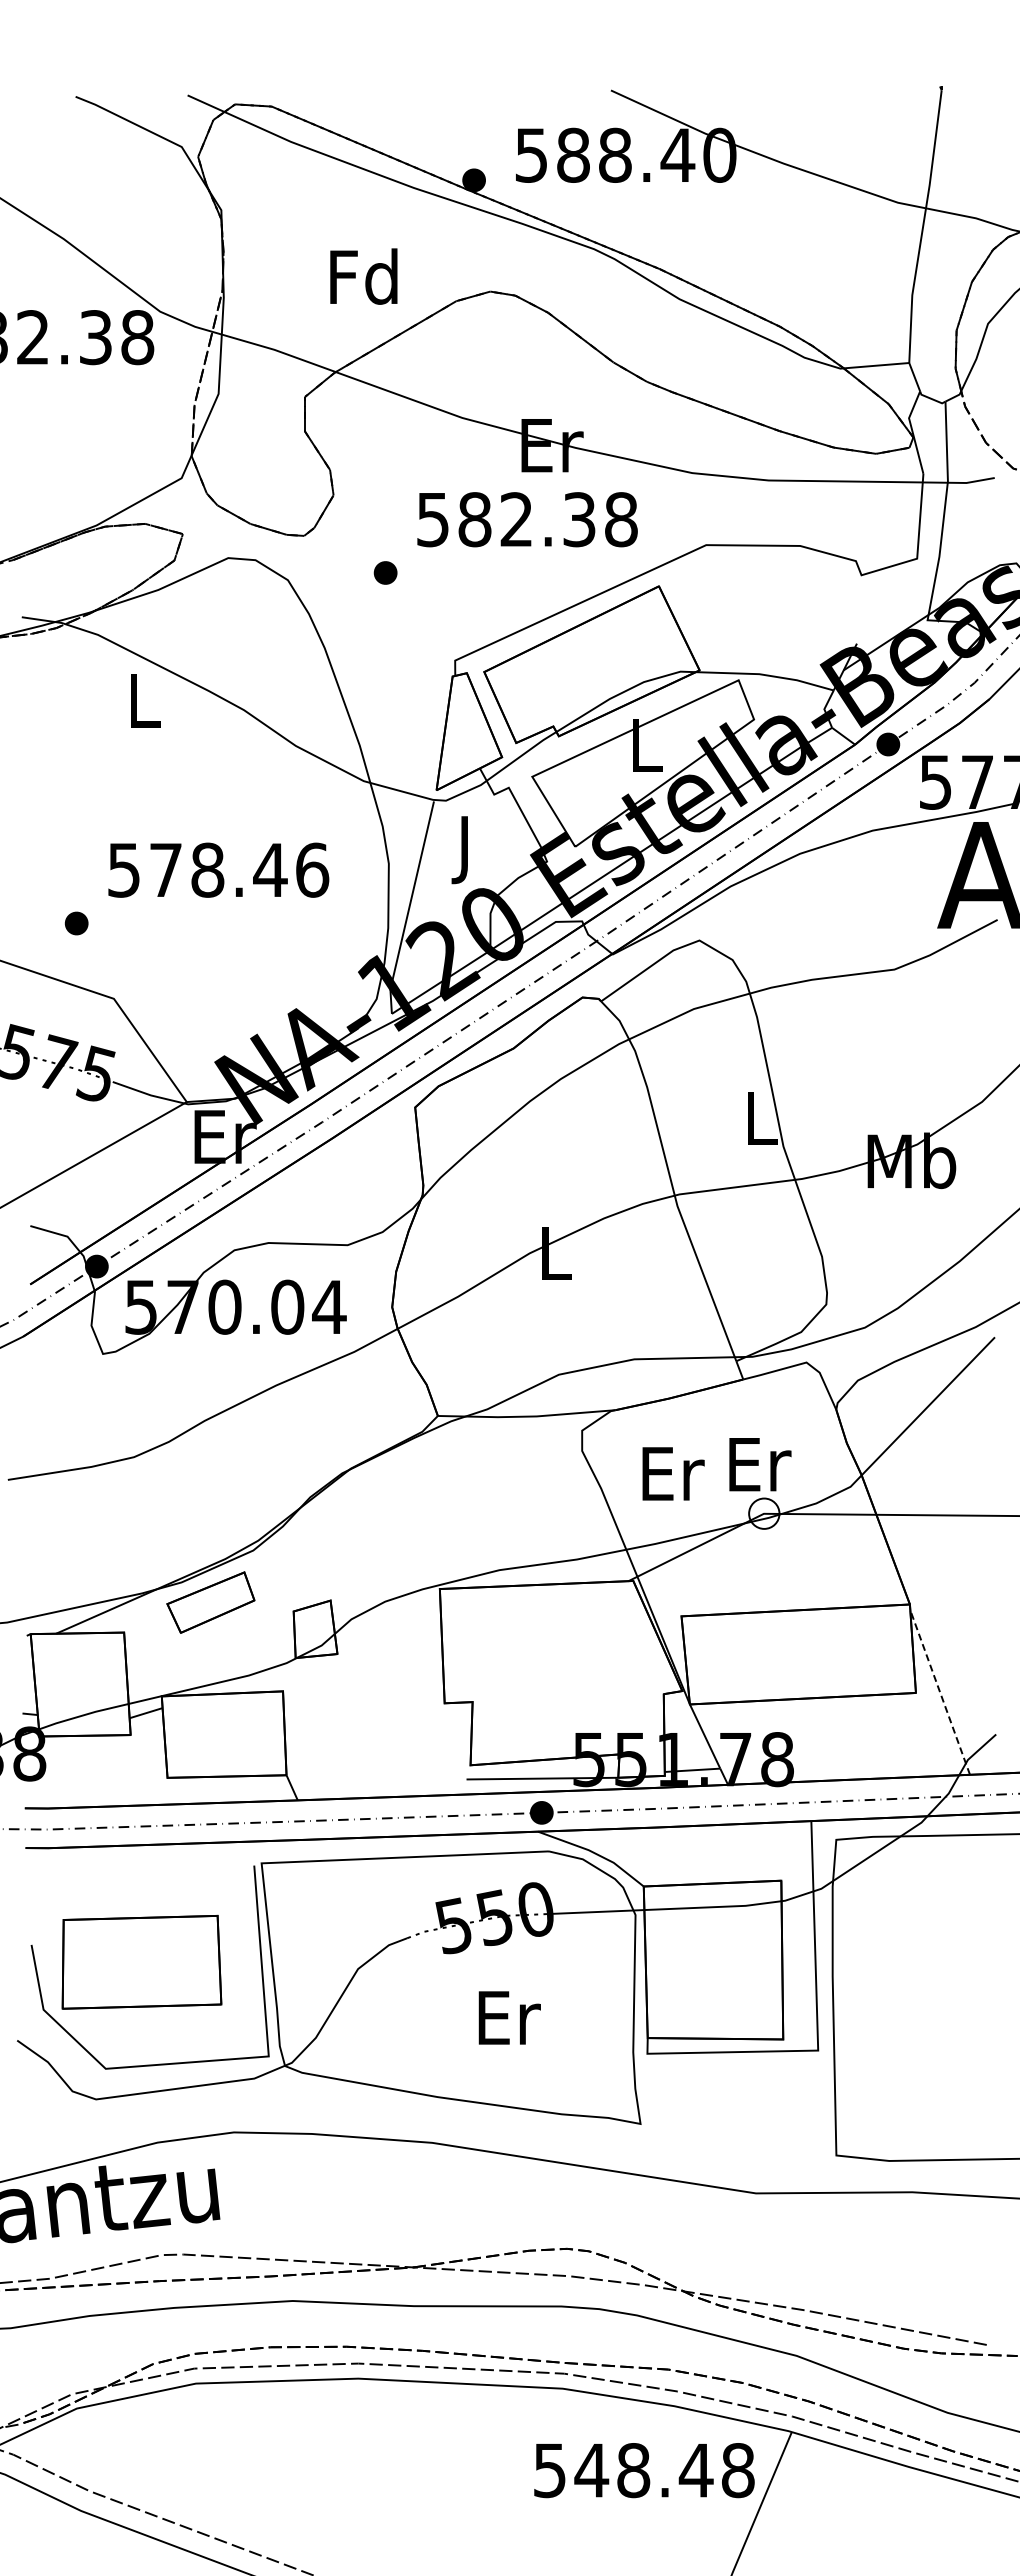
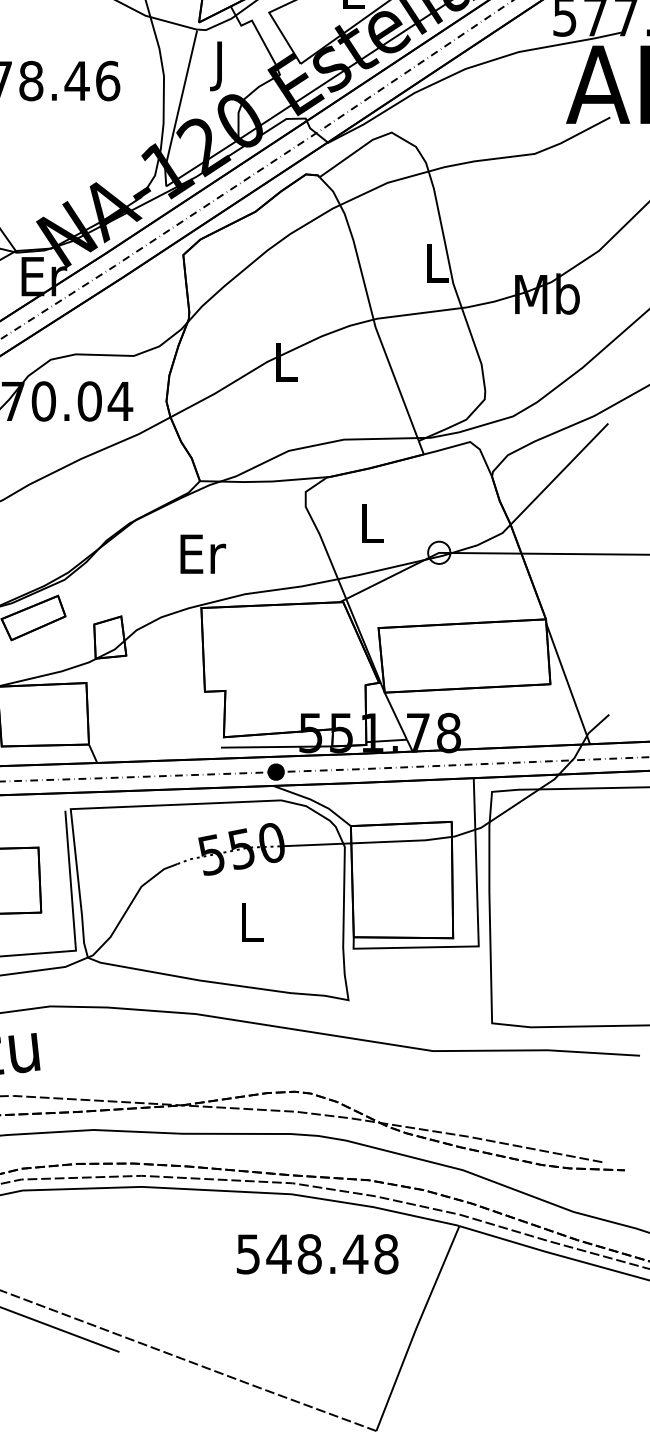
text: (760, 1464) -> (203, 554), moved
text: (673, 1473) -> (372, 523), Er -> L
line: (940, 1692) -> (568, 683), dashed -> solid
text: (509, 2017) -> (252, 922), Er -> L
text: (644, 2470) -> (317, 1254), moved

